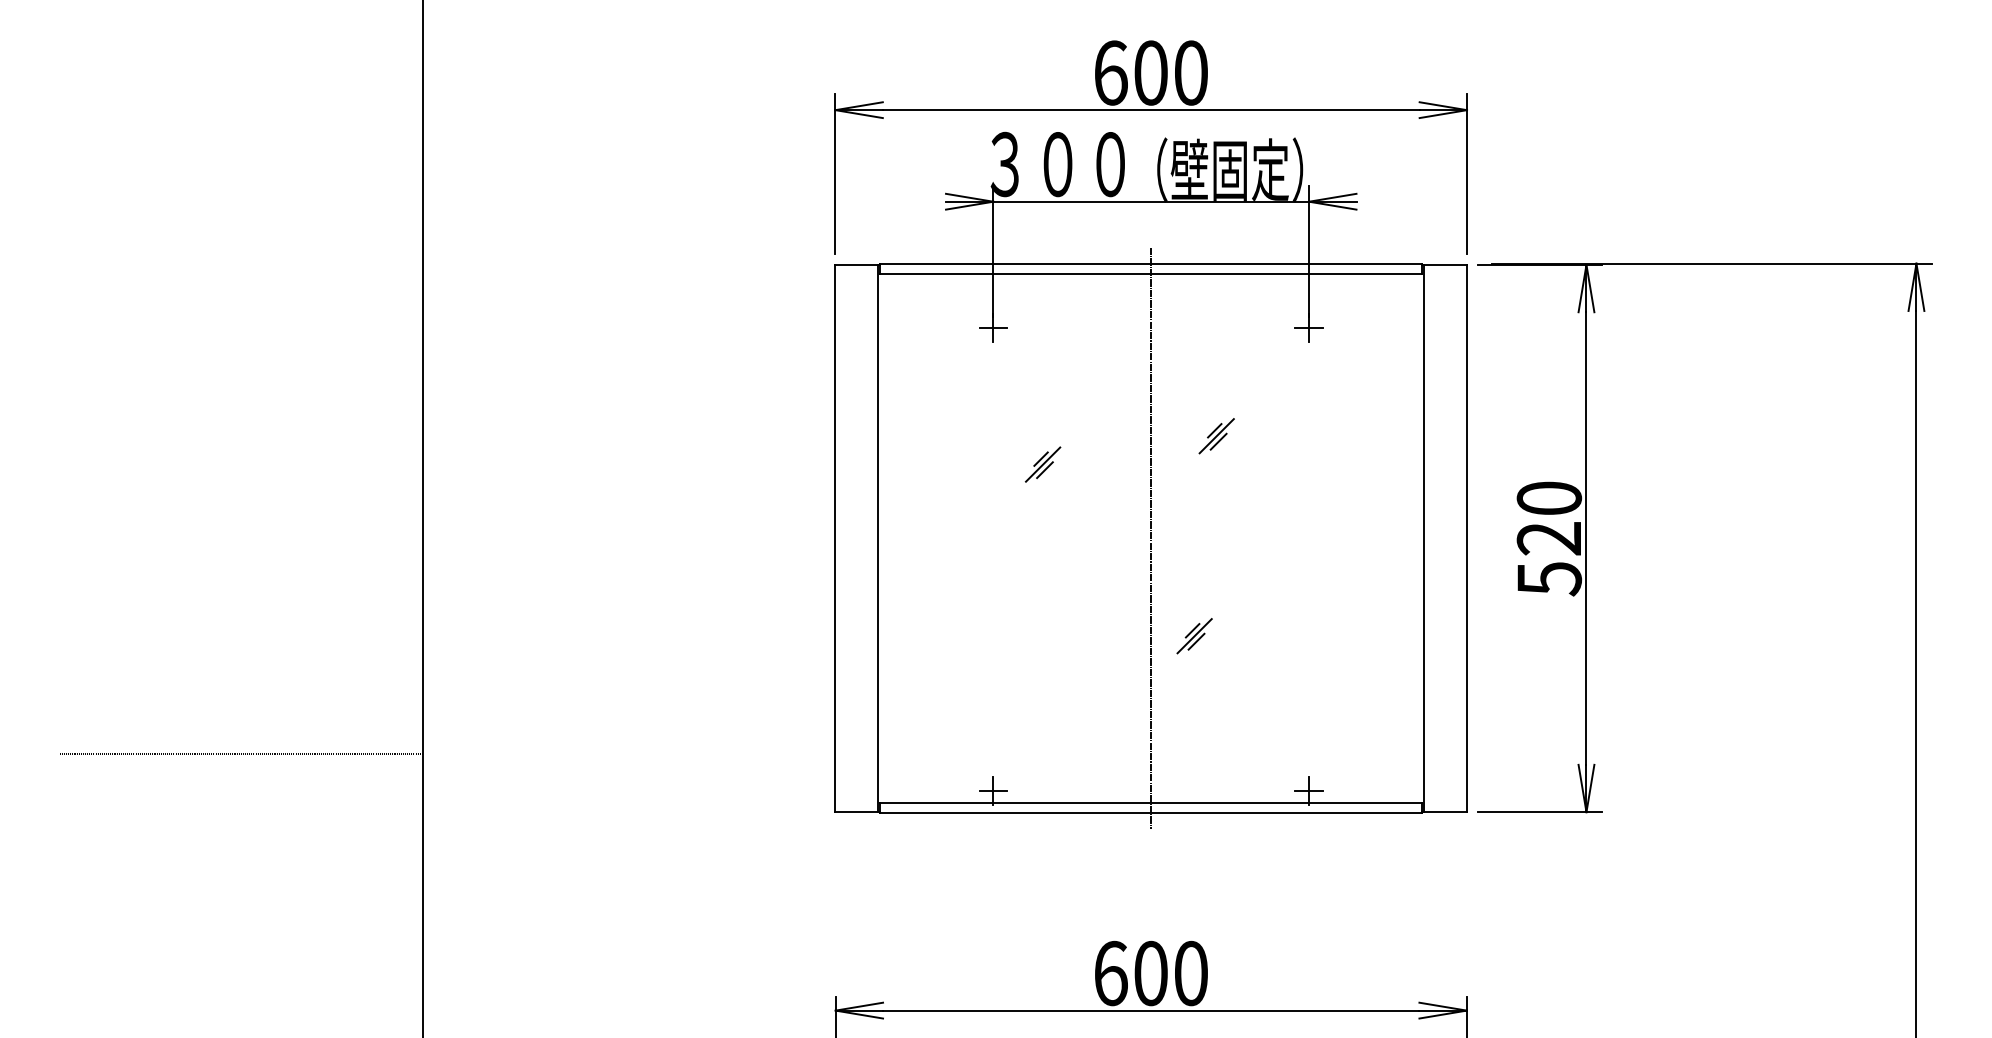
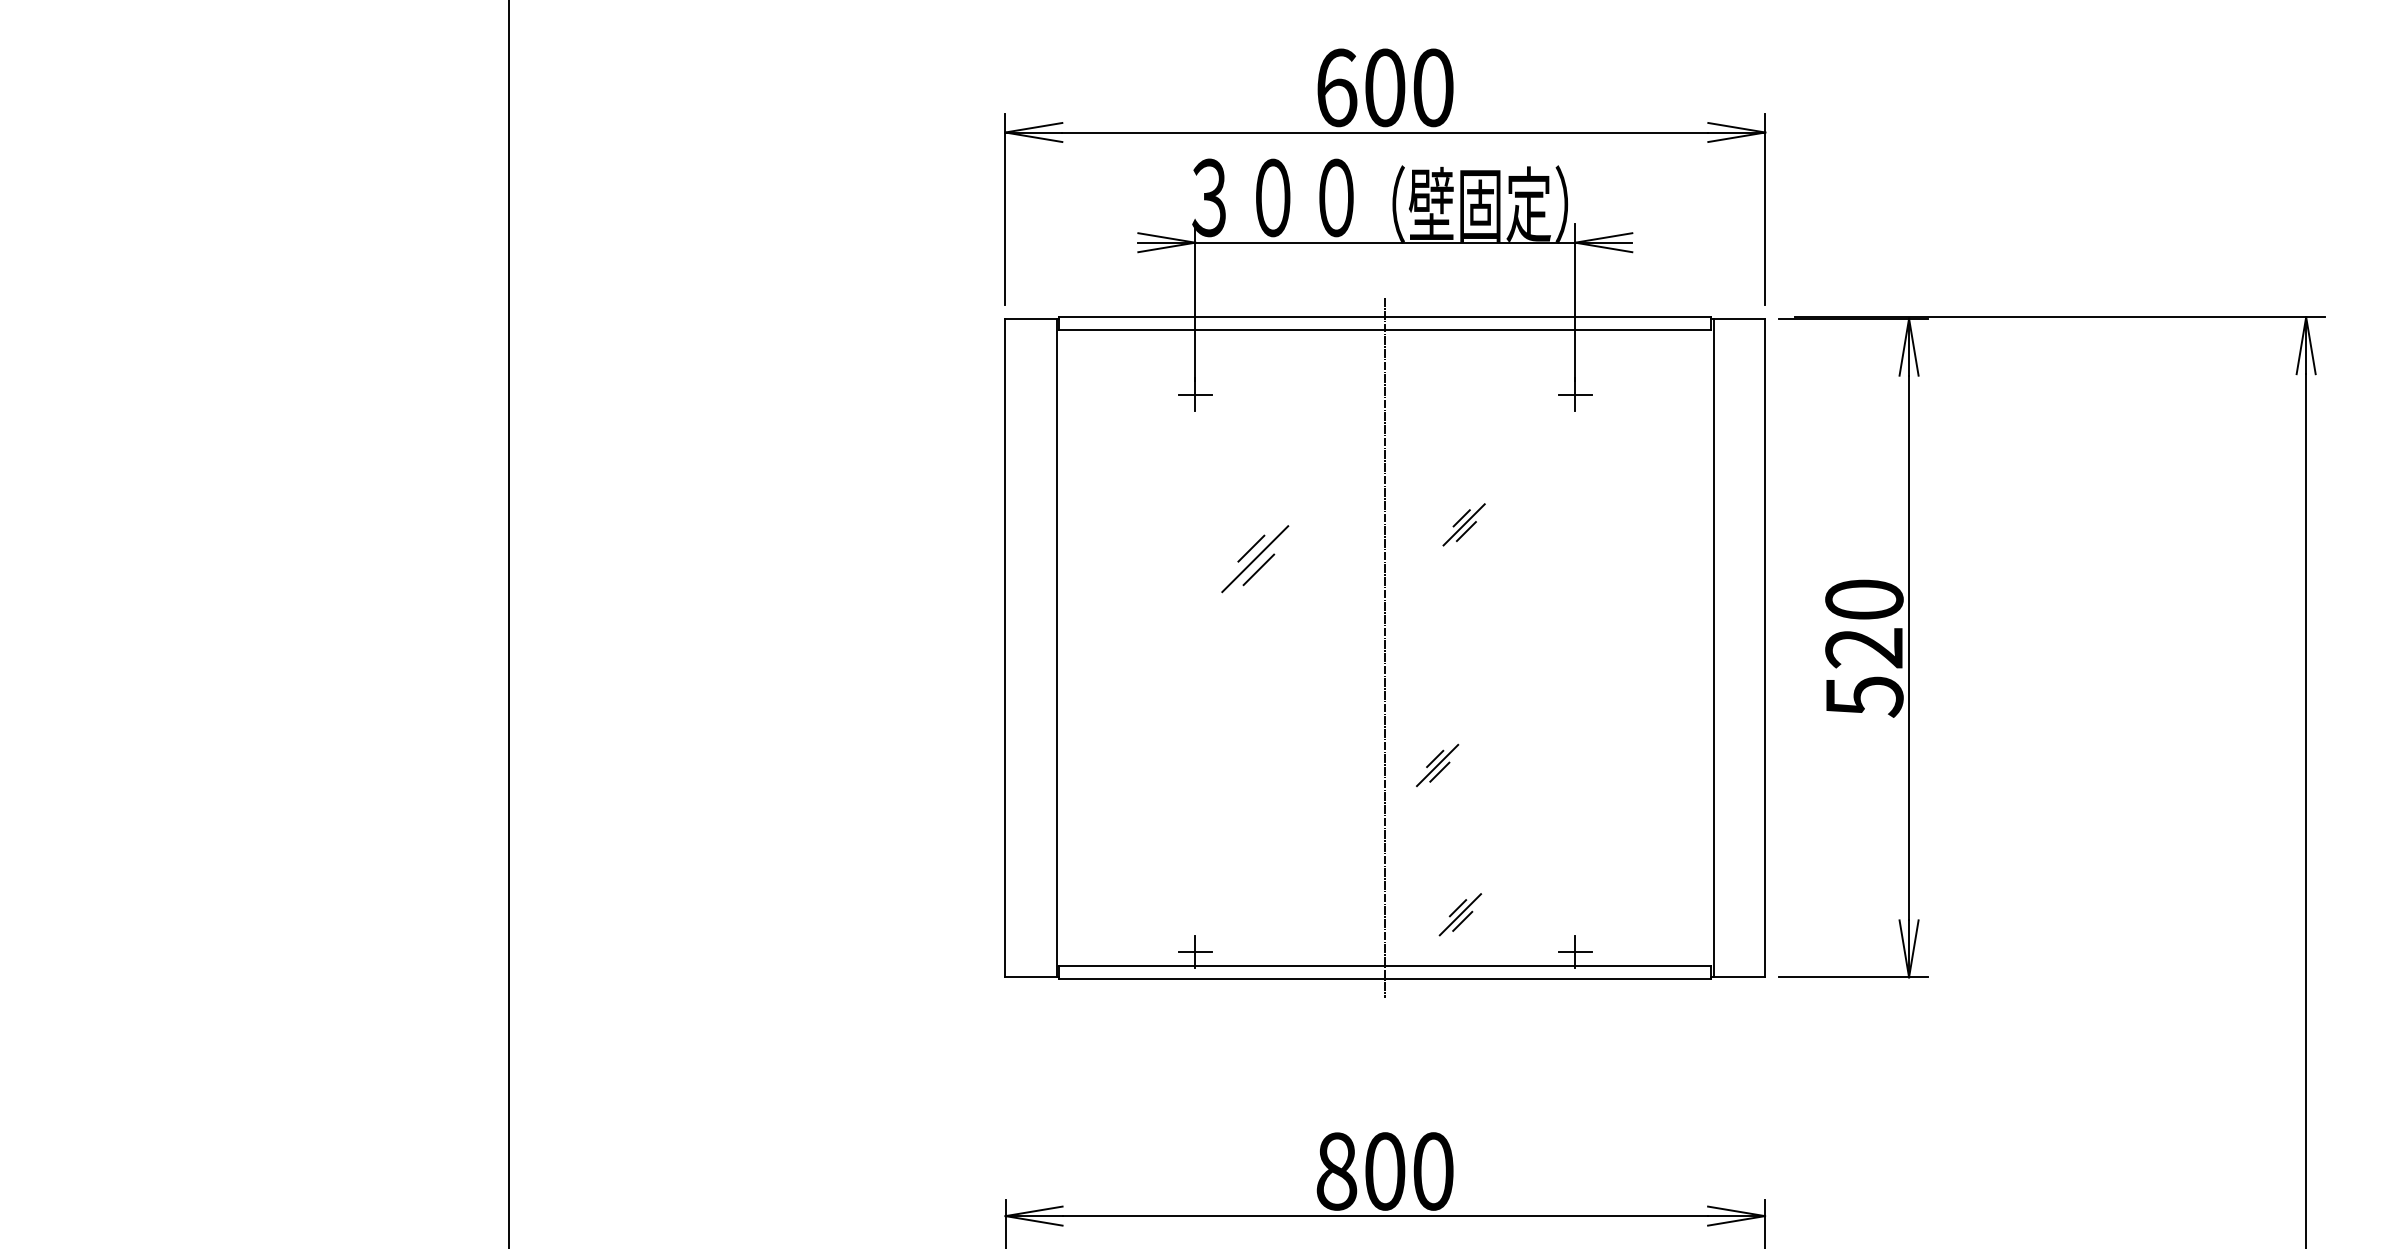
part: (1042, 464) -> (1254, 558), size x1.6
line: (240, 754) -> (289, 907), removed
part: (1213, 760) -> (1460, 915), added
text: (1110, 973) -> (1336, 1171), 600 -> 800

